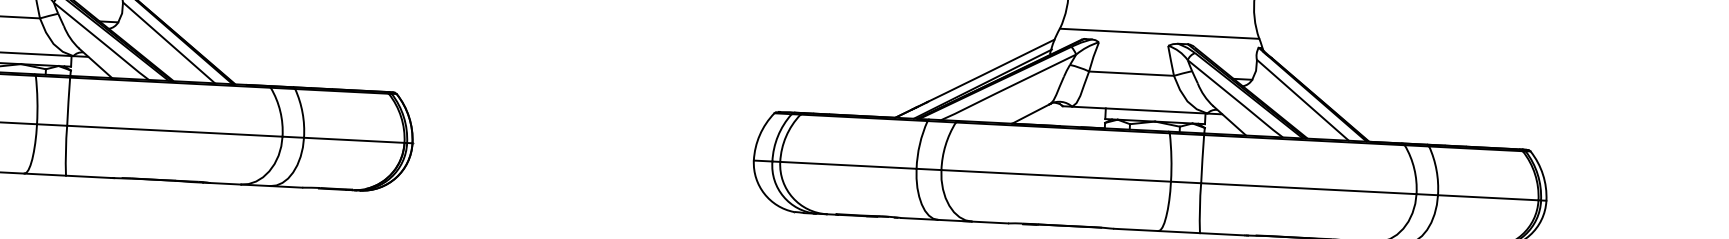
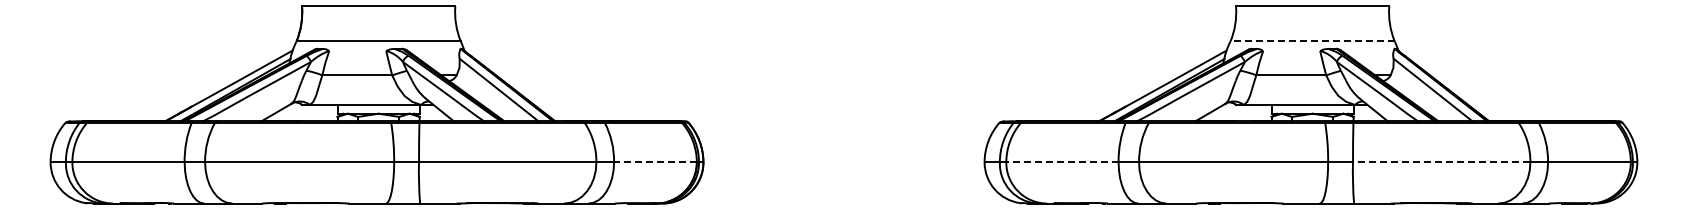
line: (1159, 33) -> (1312, 41), solid -> dashed
line: (353, 140) -> (654, 162), solid -> dashed
line: (848, 165) -> (1062, 162), solid -> dashed
line: (1308, 188) -> (1441, 162), solid -> dashed

